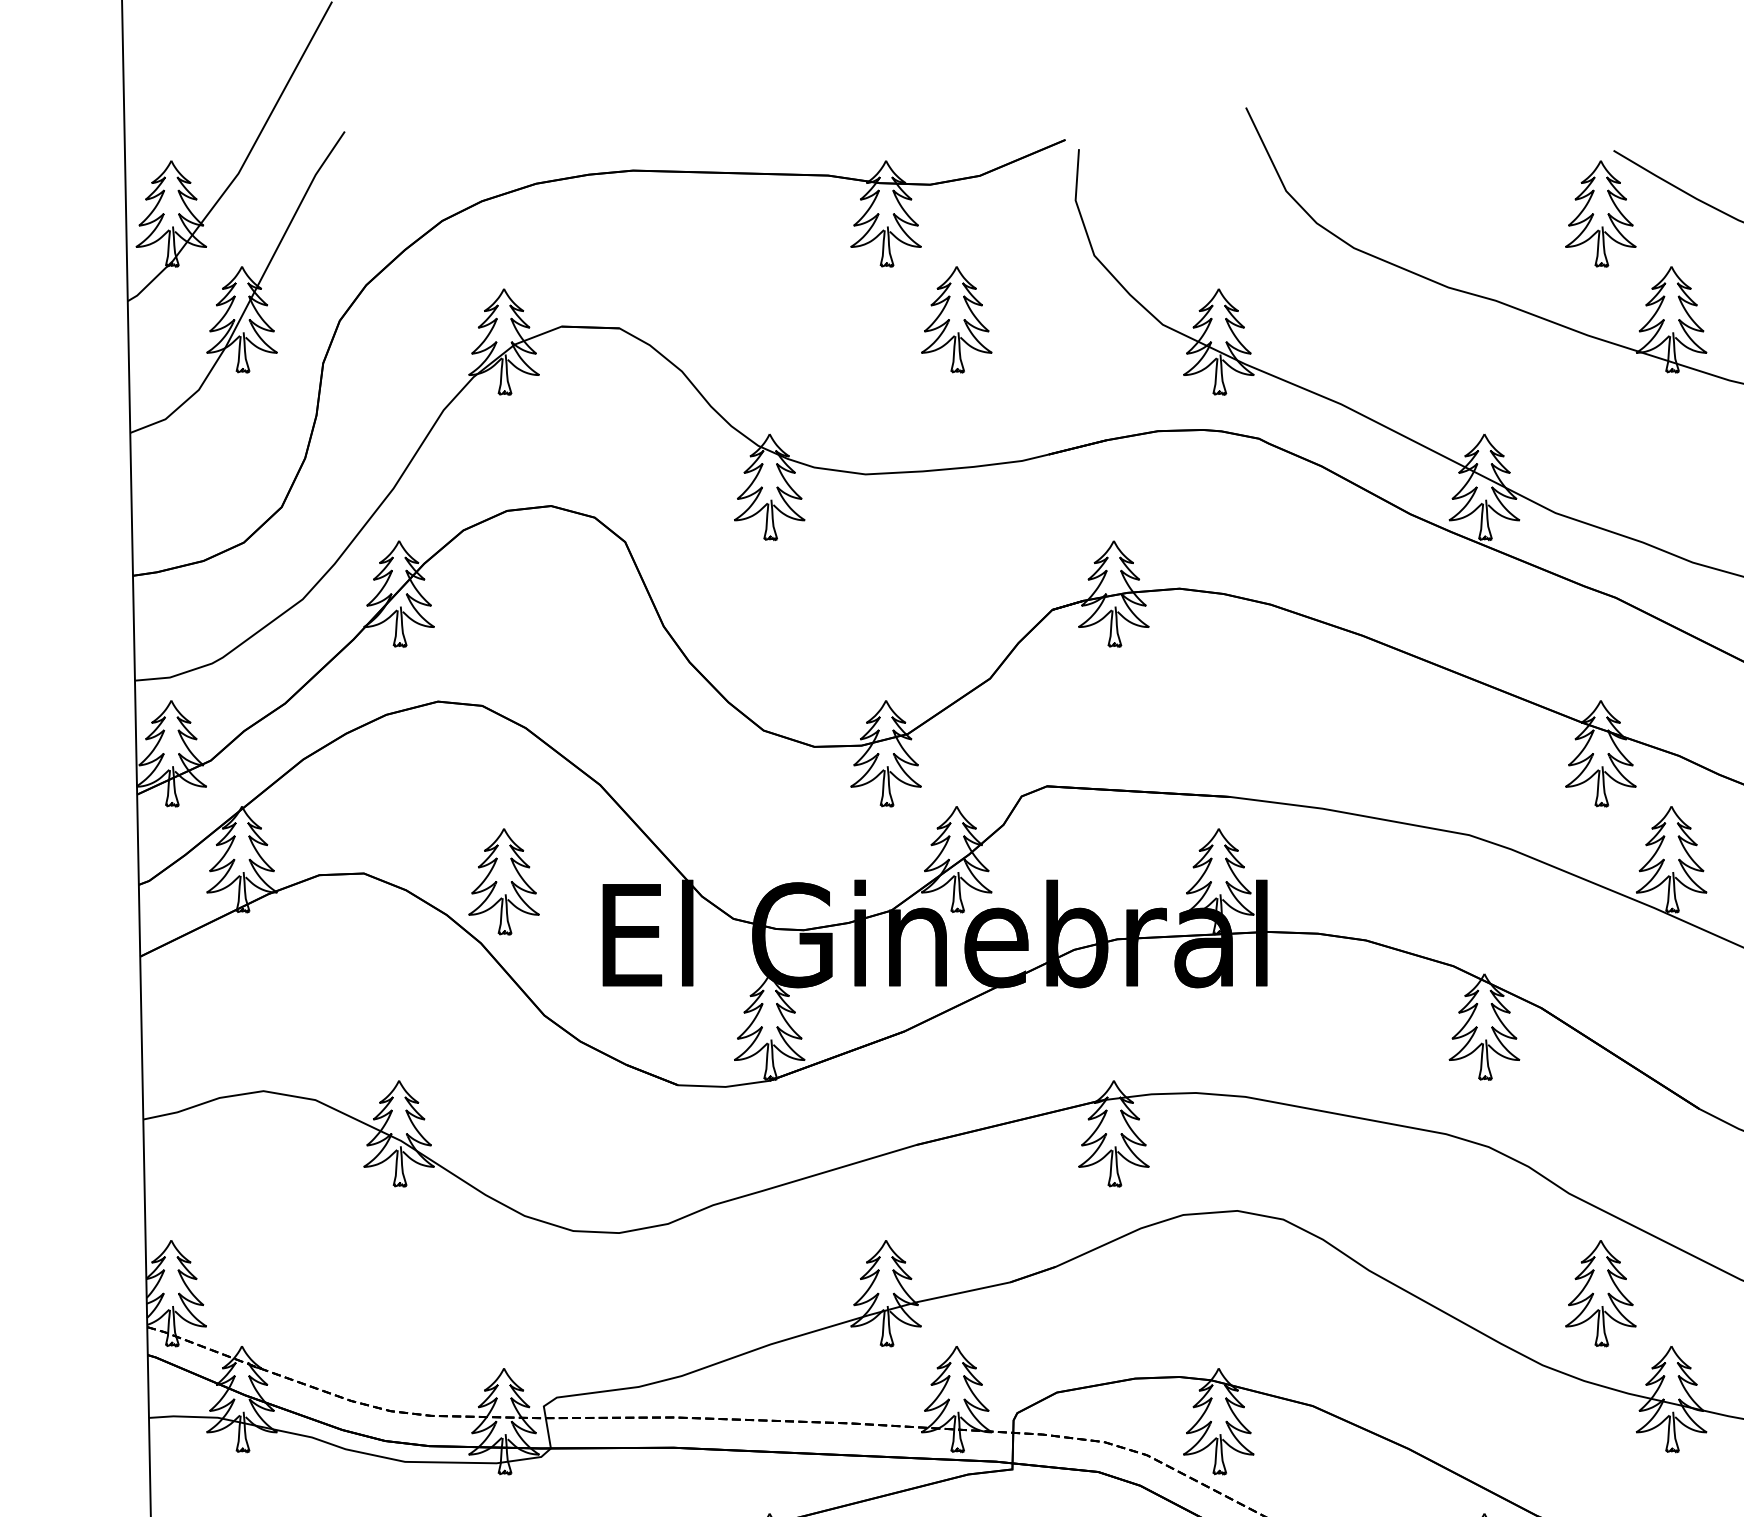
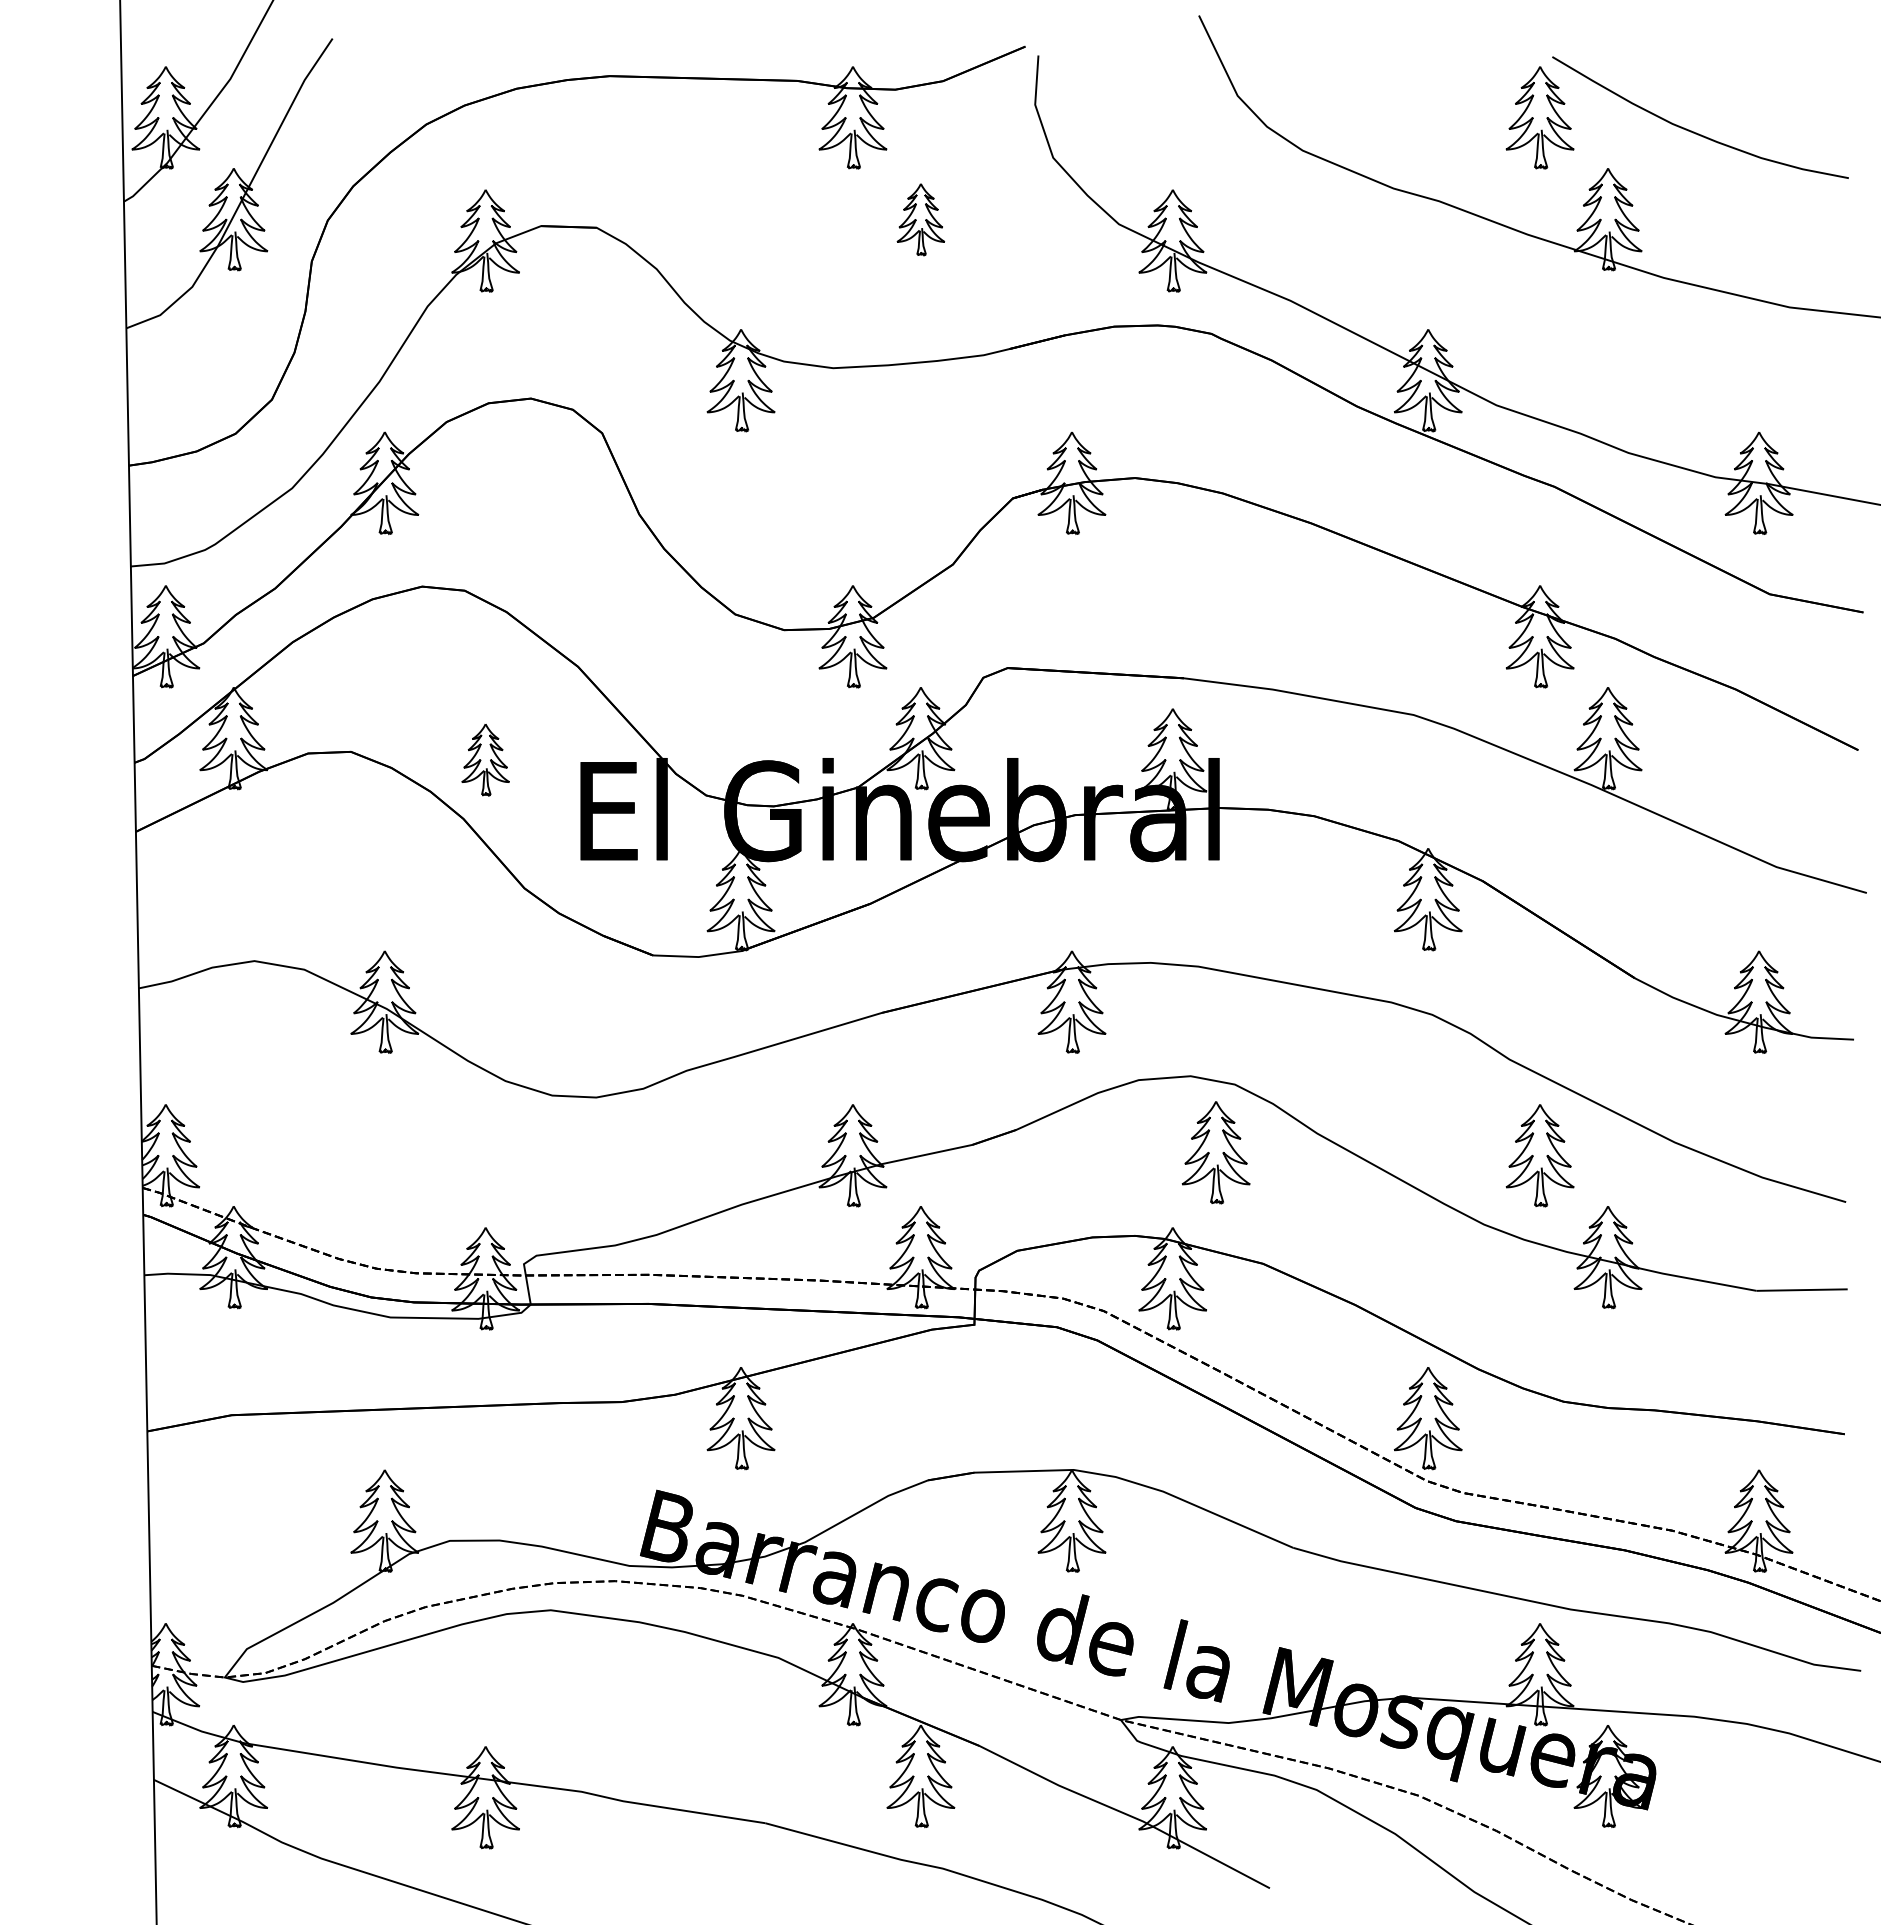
part: (956, 319) -> (920, 219), size x0.7
part: (503, 881) -> (485, 759), size x0.7
part: (1263, 1290) -> (1215, 1152), added

